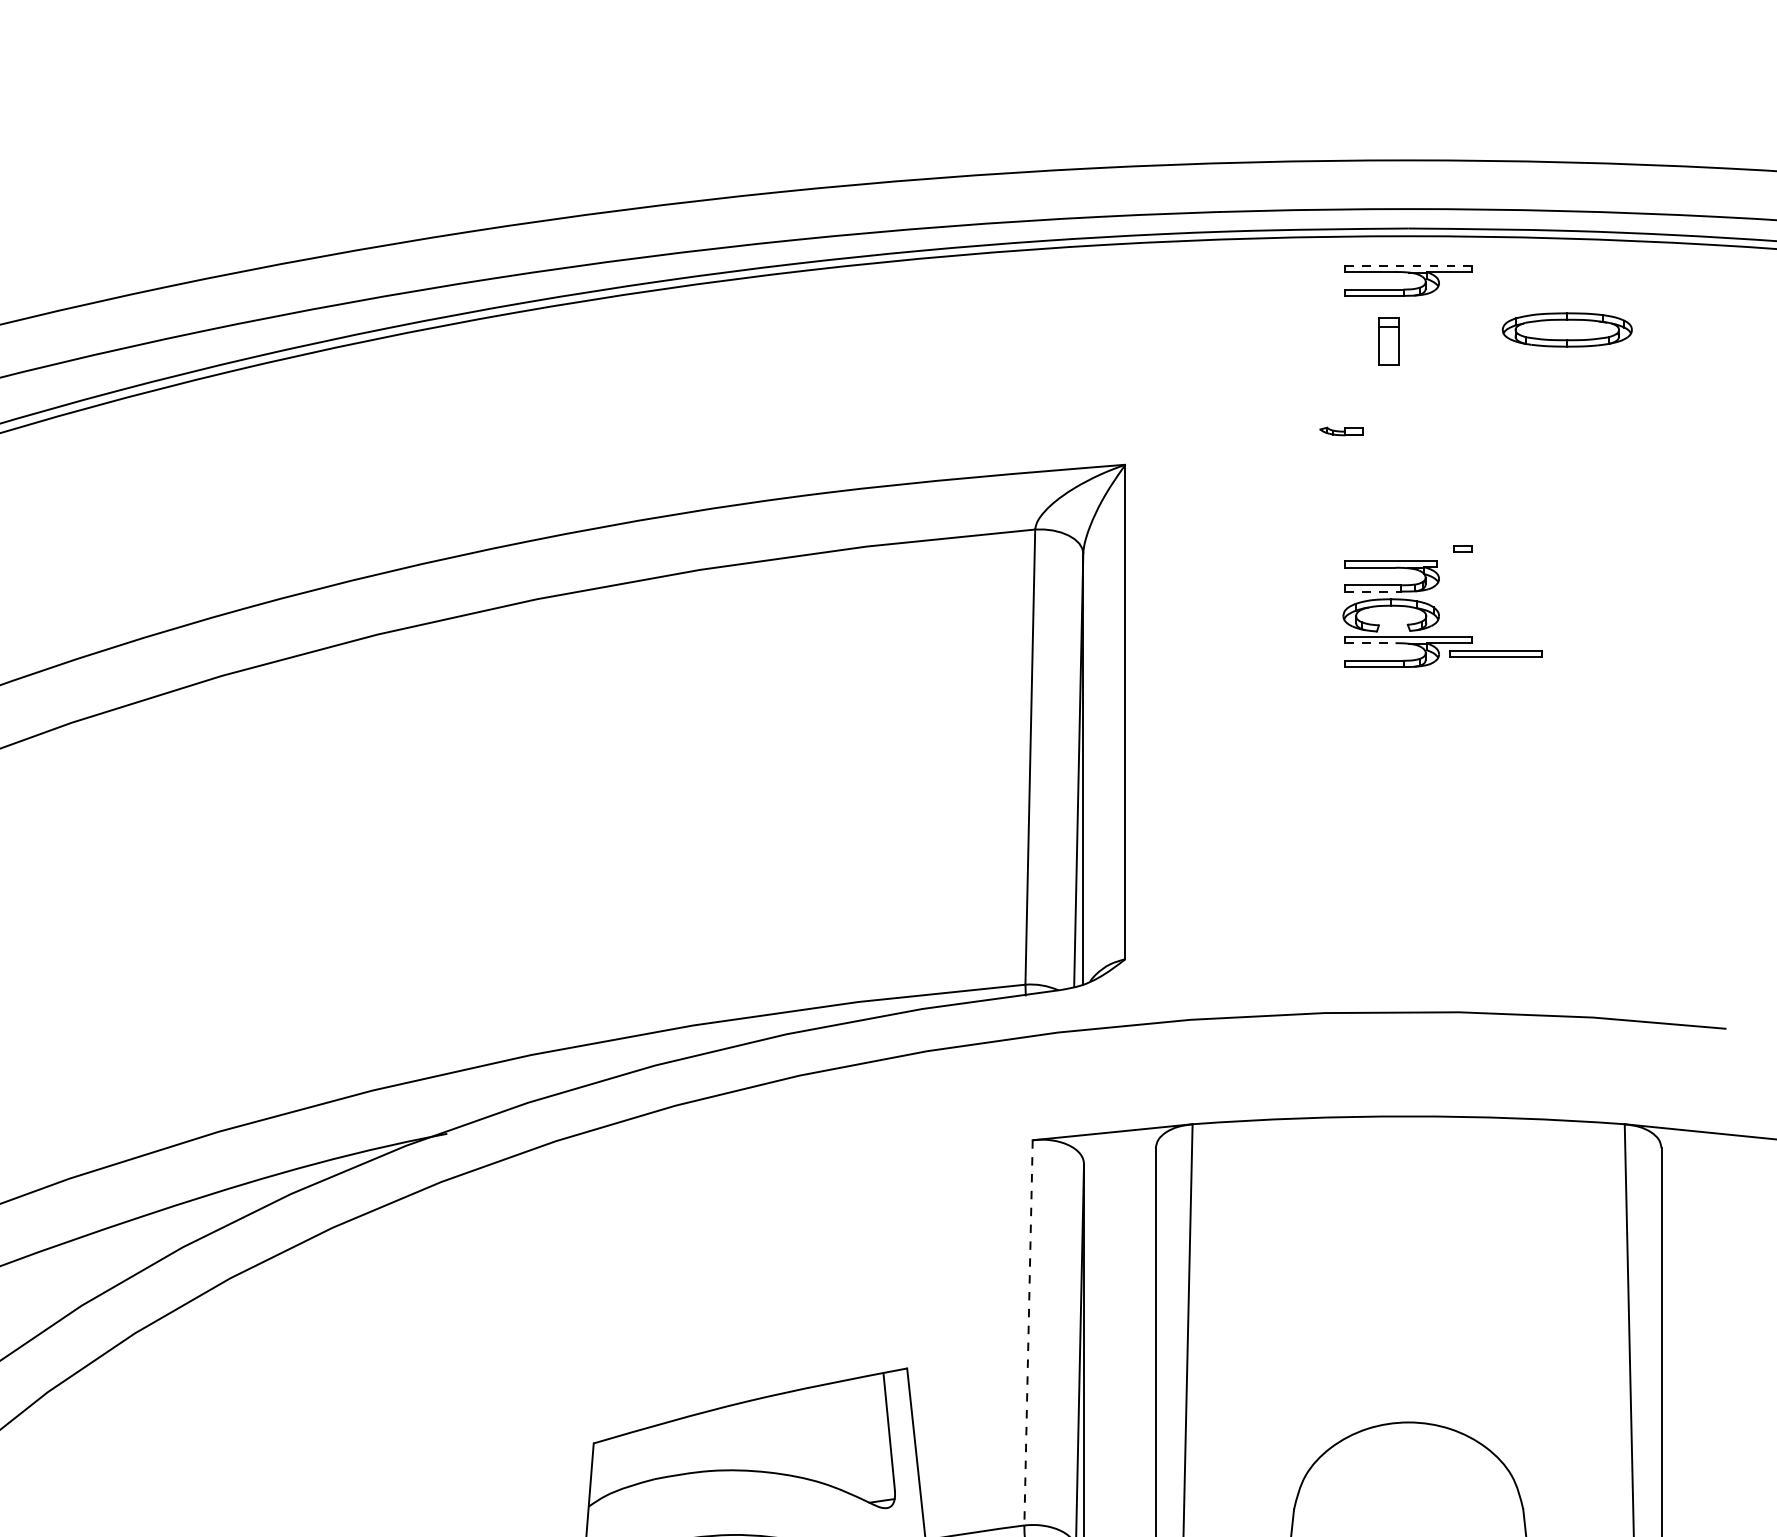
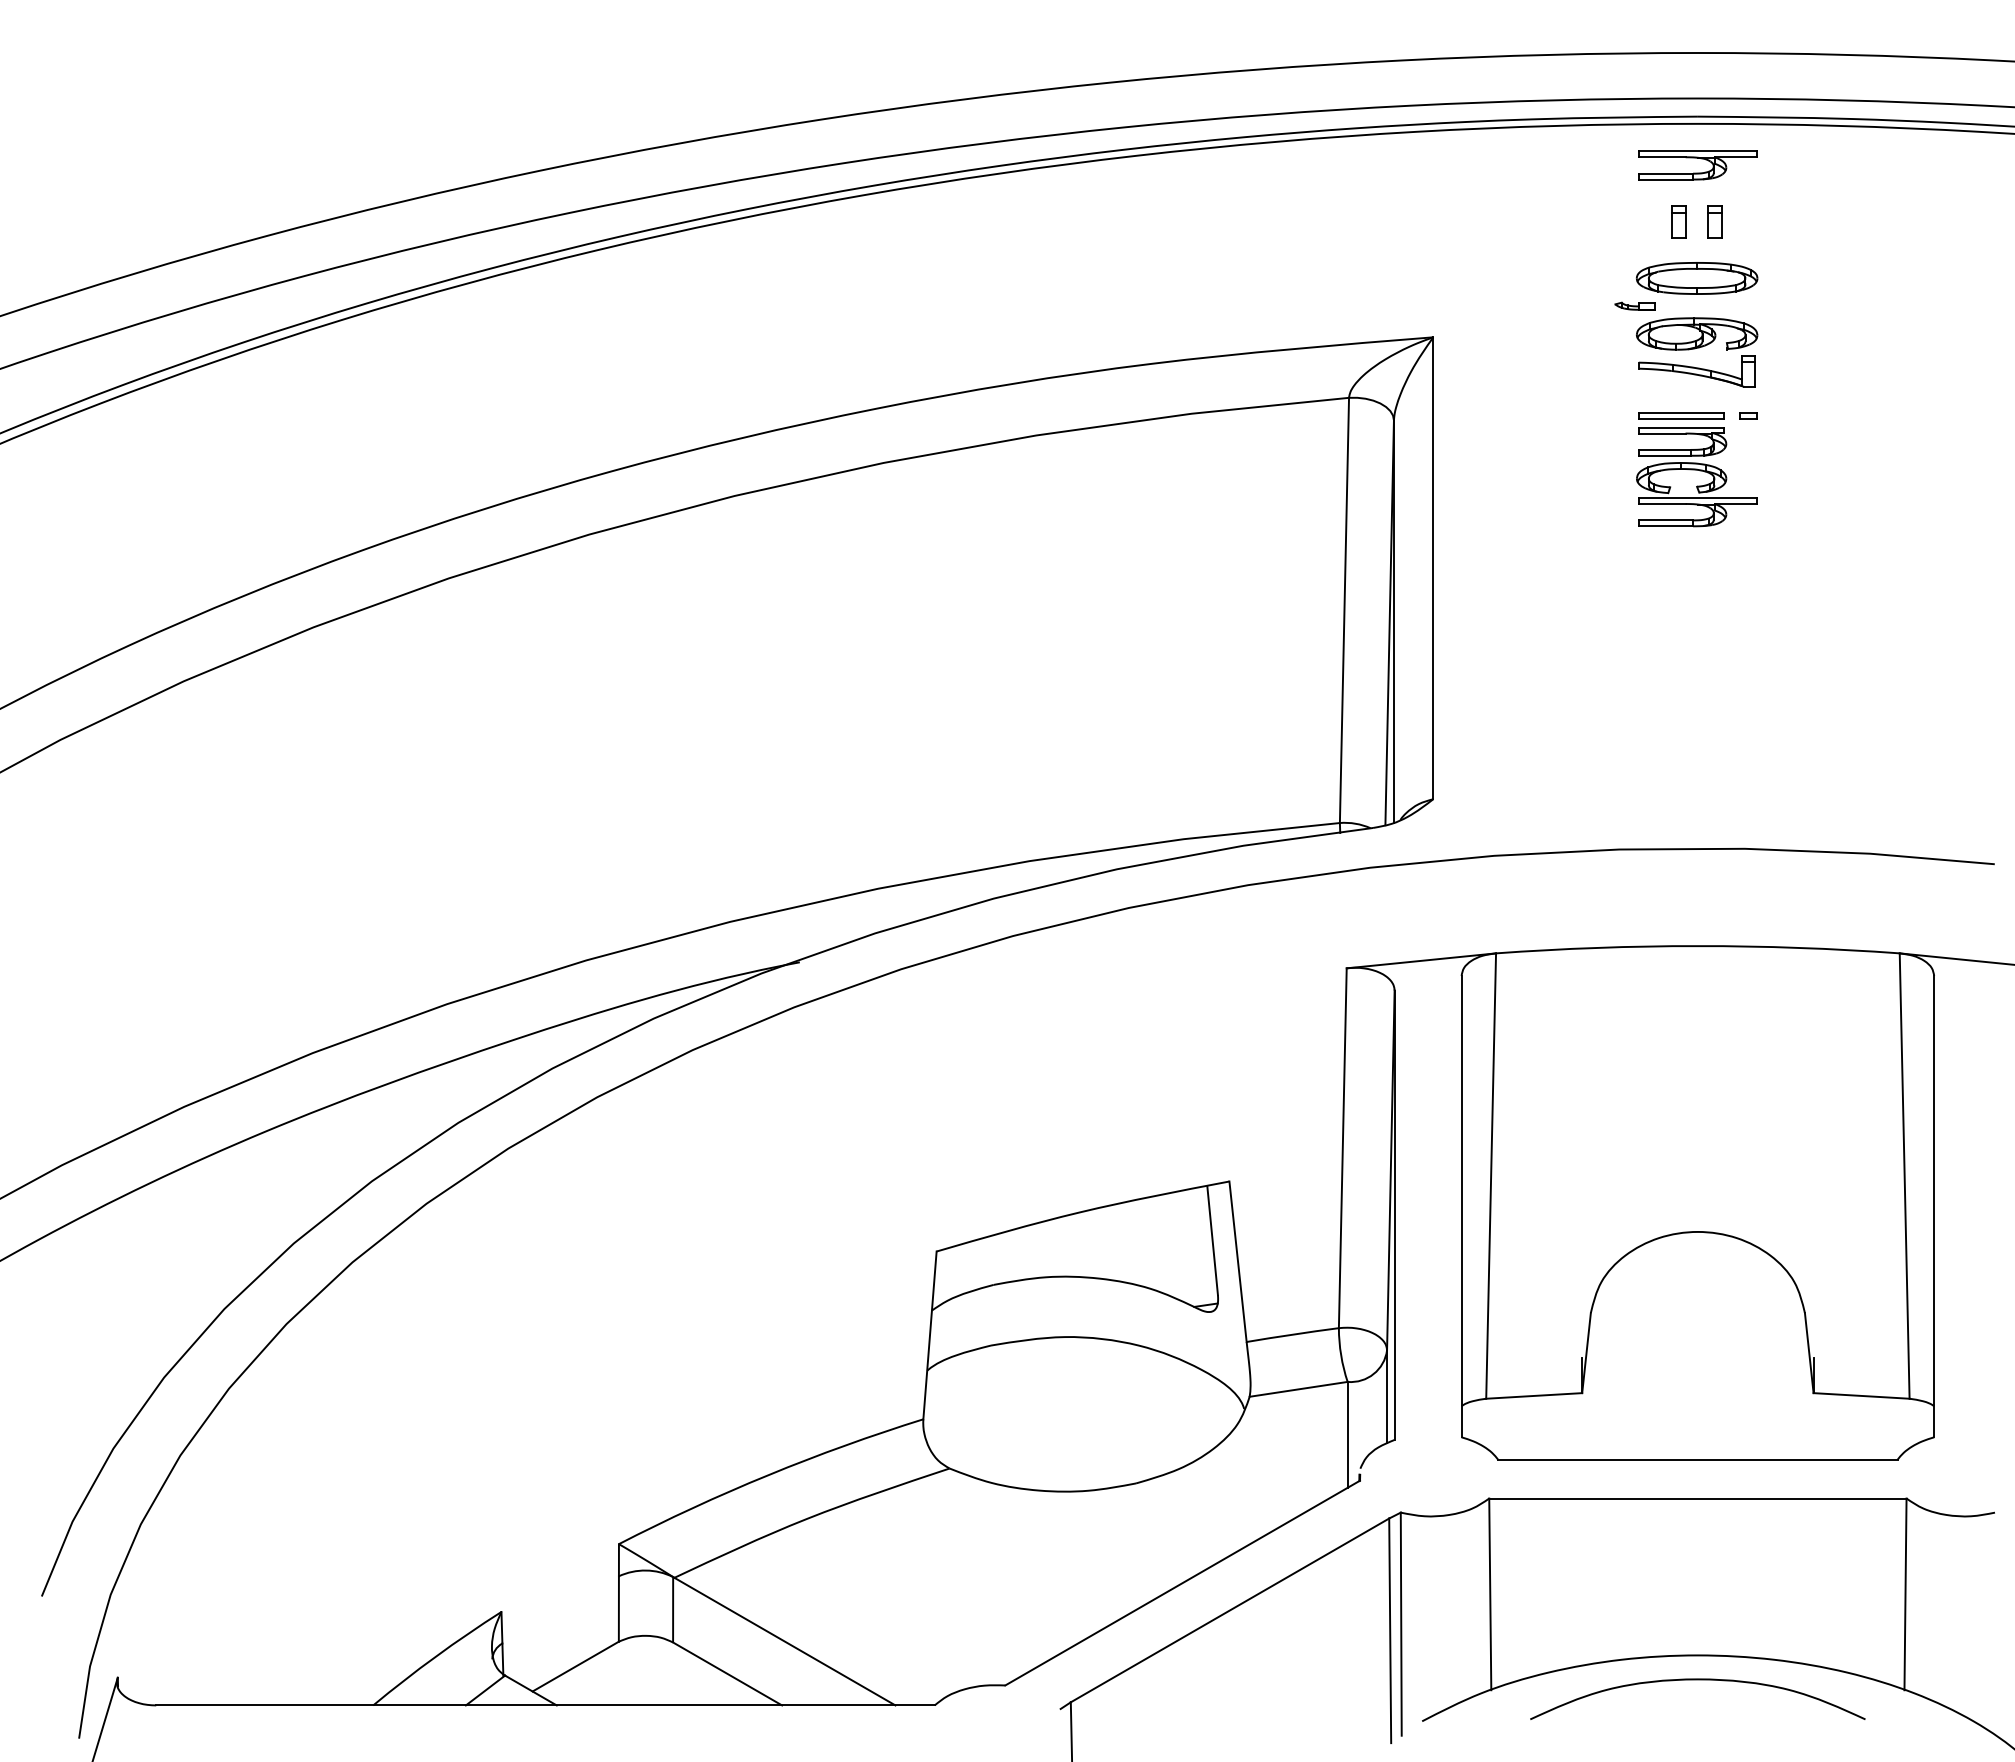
line: (1408, 265) -> (1697, 151), dashed -> solid
part: (1567, 330) -> (1697, 278), moved
part: (1387, 340) -> (1678, 221), size x0.71
part: (1426, 340) -> (1714, 221), added
part: (1408, 481) -> (1697, 352), added
line: (1373, 591) -> (1665, 455), dashed -> solid
line: (1370, 642) -> (1662, 503), dashed -> solid
part: (1496, 653) -> (1681, 415), moved
line: (1028, 1333) -> (1342, 1148), dashed -> solid

